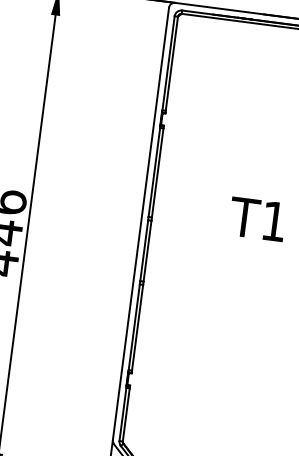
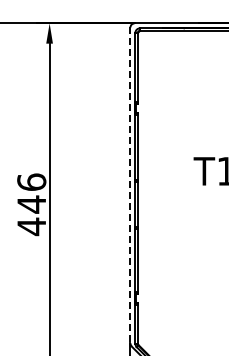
line: (140, 223) -> (130, 185), solid -> dashed

